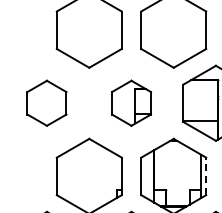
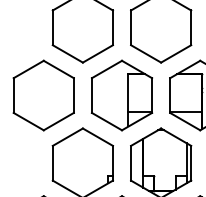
part: (46, 103) -> (43, 95), size x1.67
part: (130, 103) -> (121, 95), size x1.67
line: (206, 175) -> (191, 162), dashed -> solid

